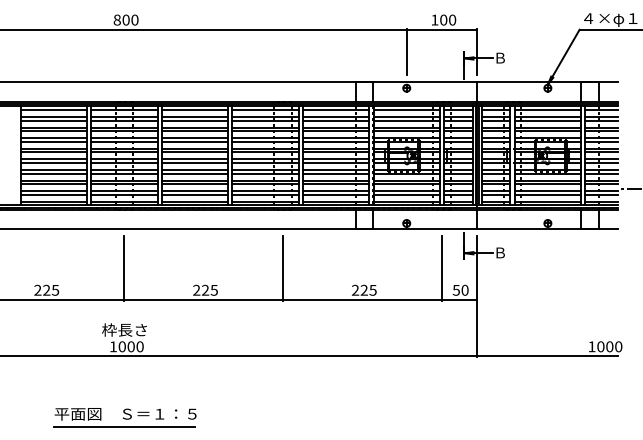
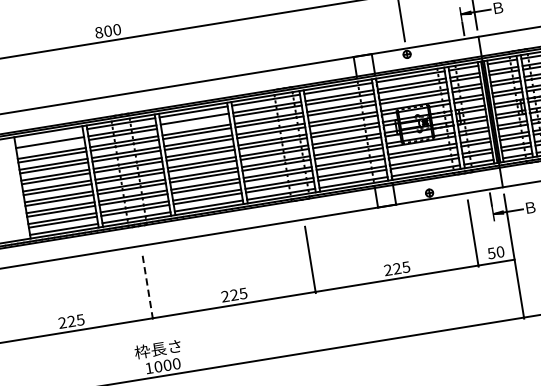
line: (53, 109) -> (48, 134), removed
line: (53, 120) -> (50, 146), removed
line: (194, 120) -> (194, 122), removed
line: (124, 268) -> (147, 286), solid -> dashed

